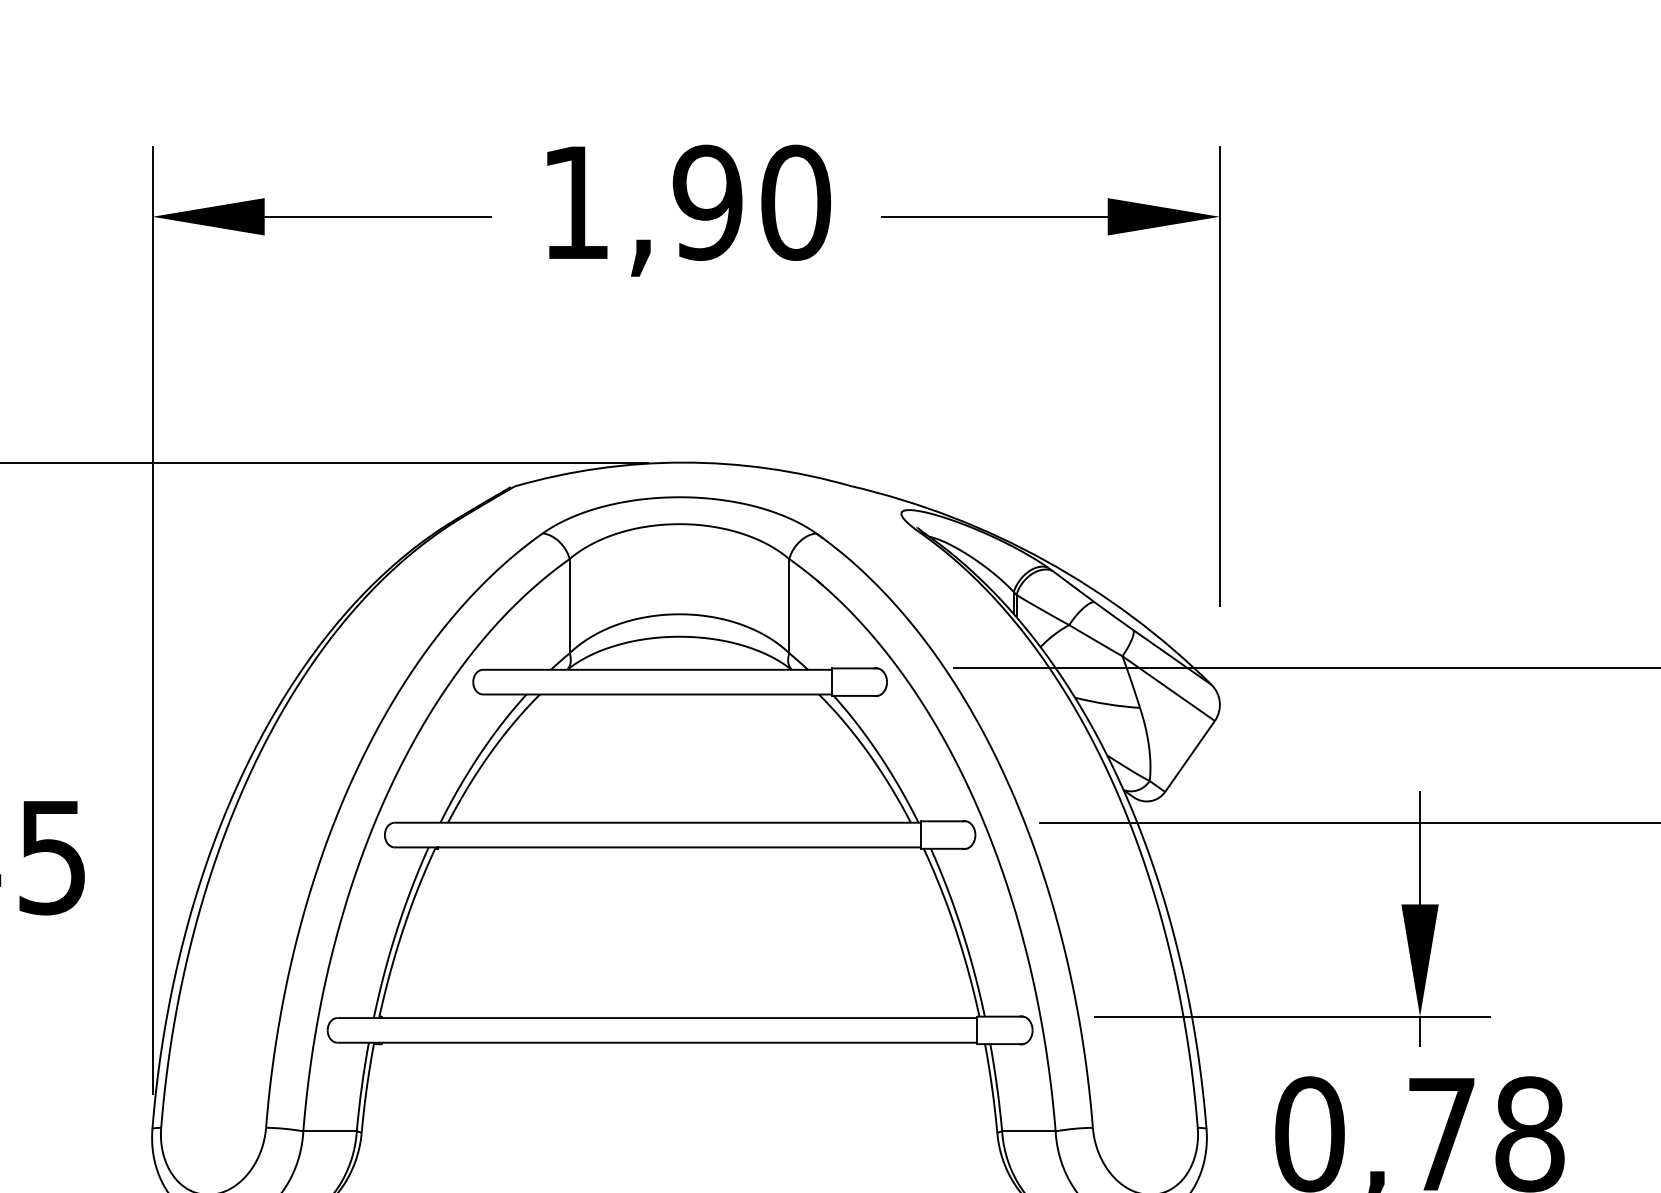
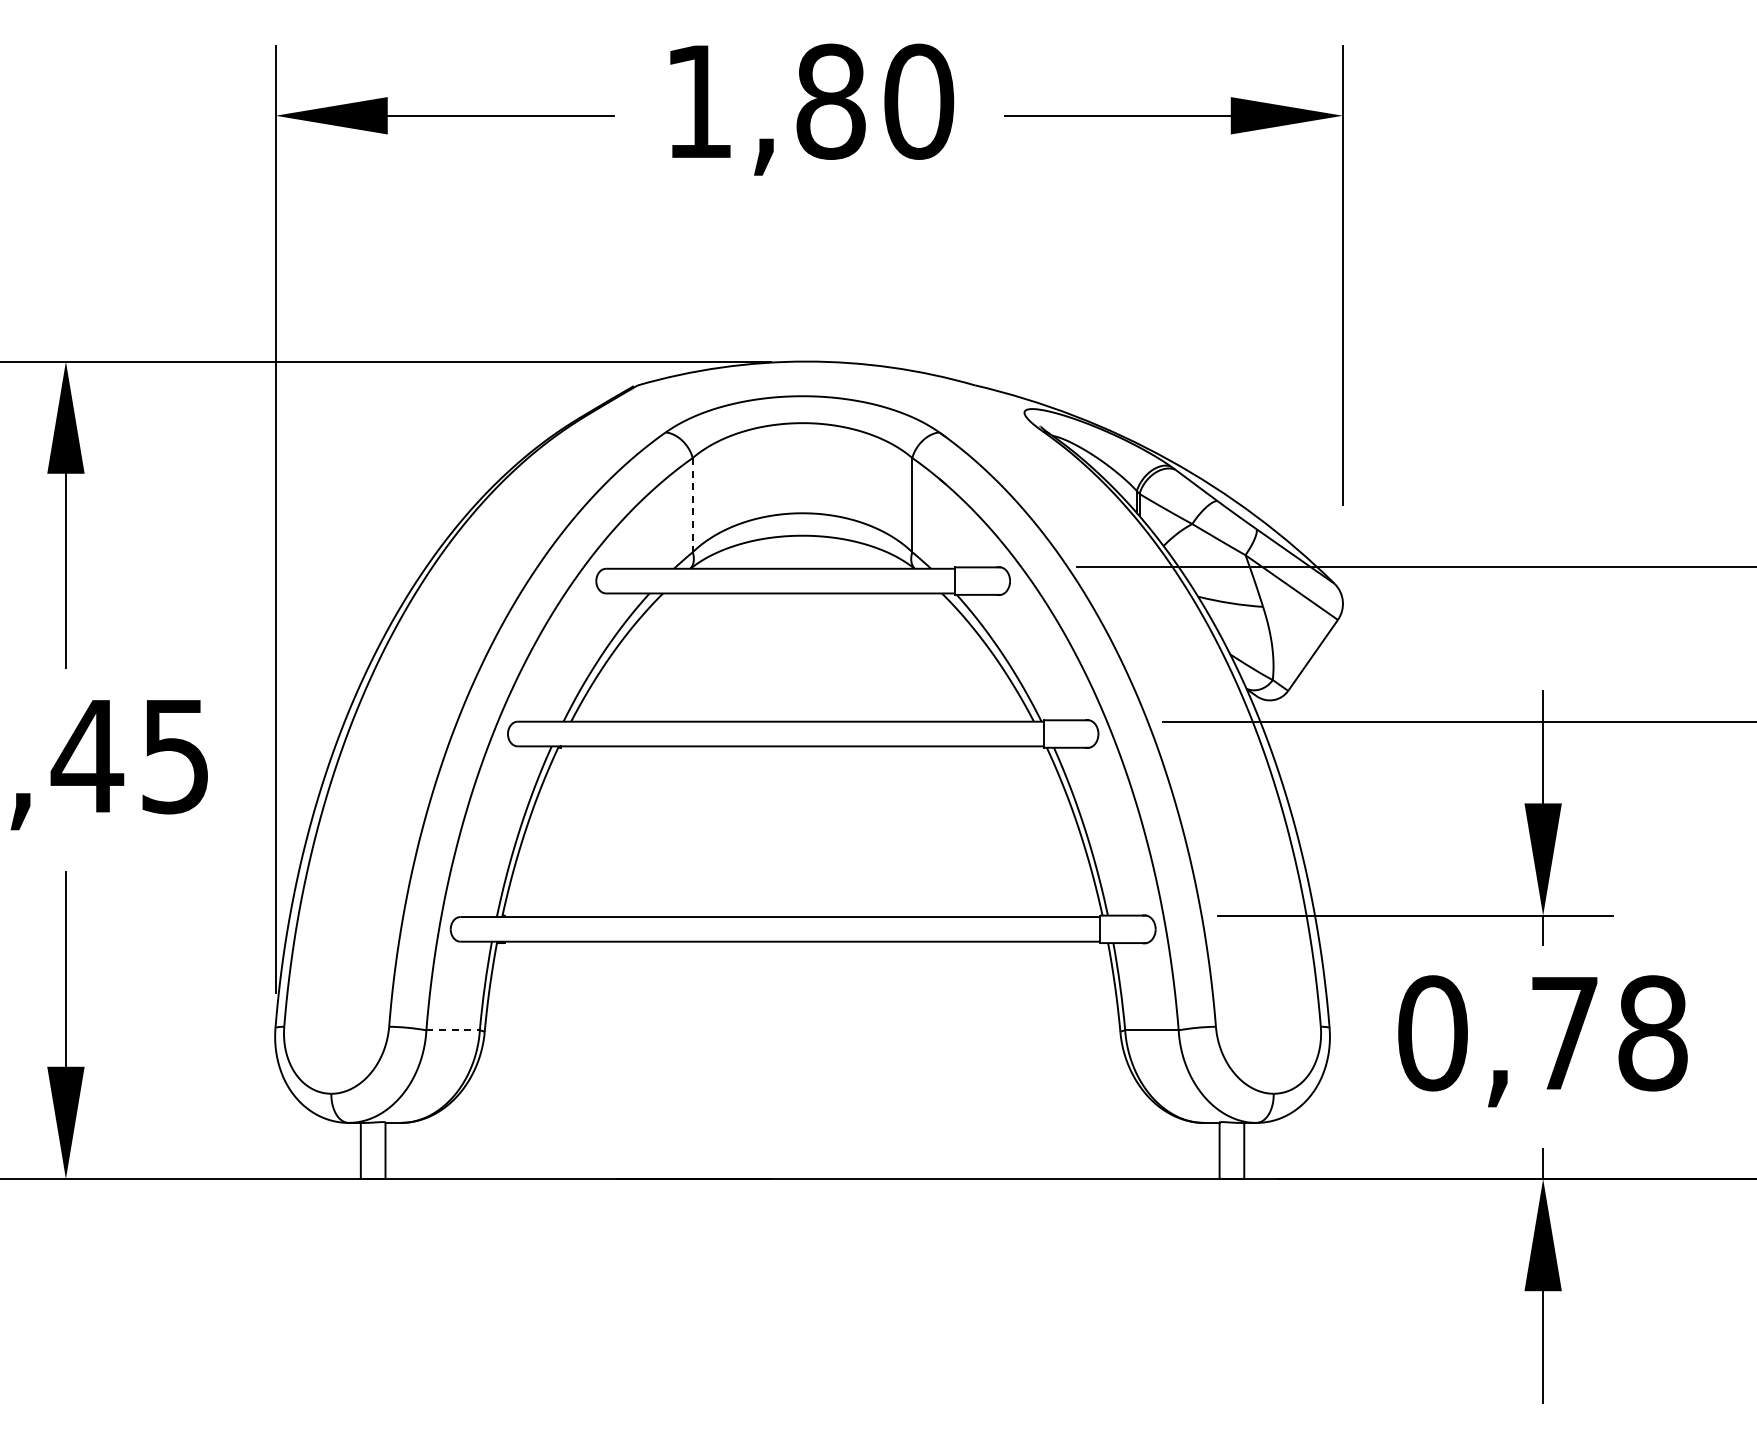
text: (707, 202) -> (830, 101), 1,90 -> 1,80
line: (569, 606) -> (692, 505), solid -> dashed
line: (330, 1131) -> (453, 1030), solid -> dashed

